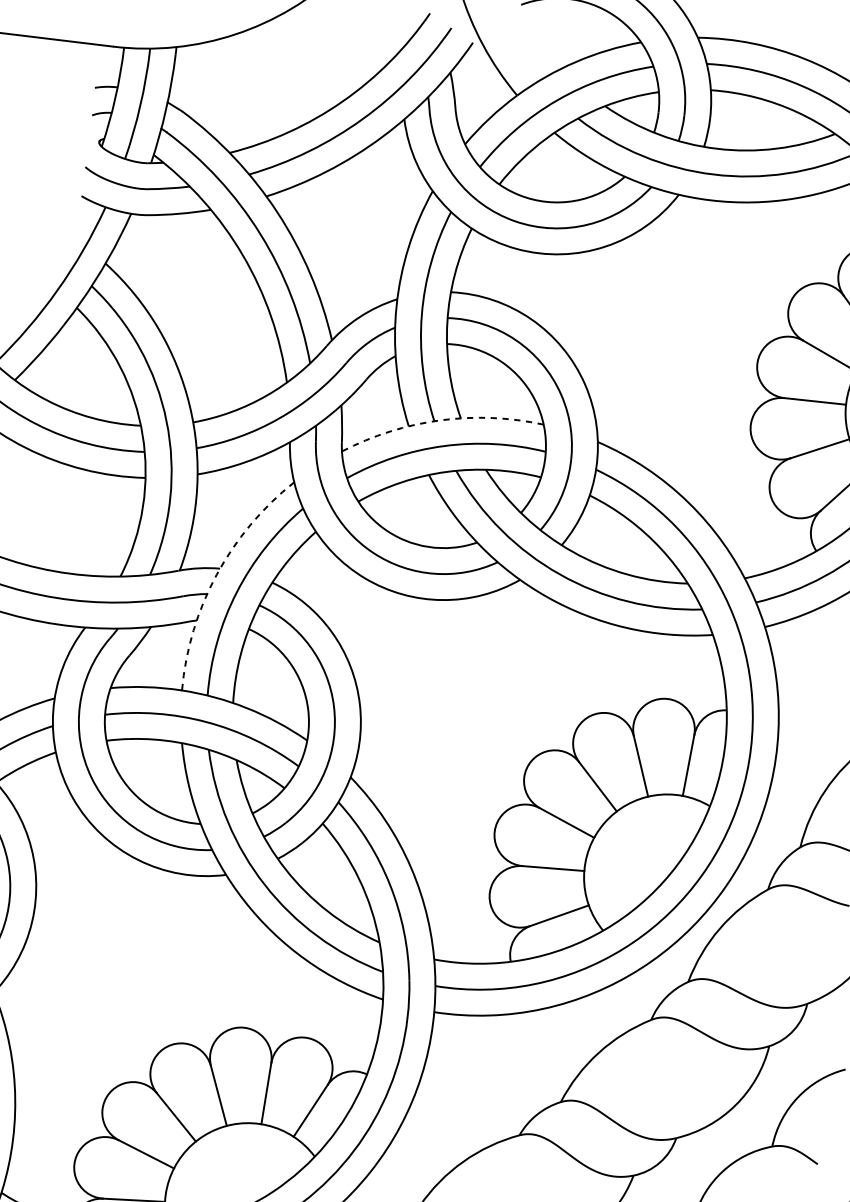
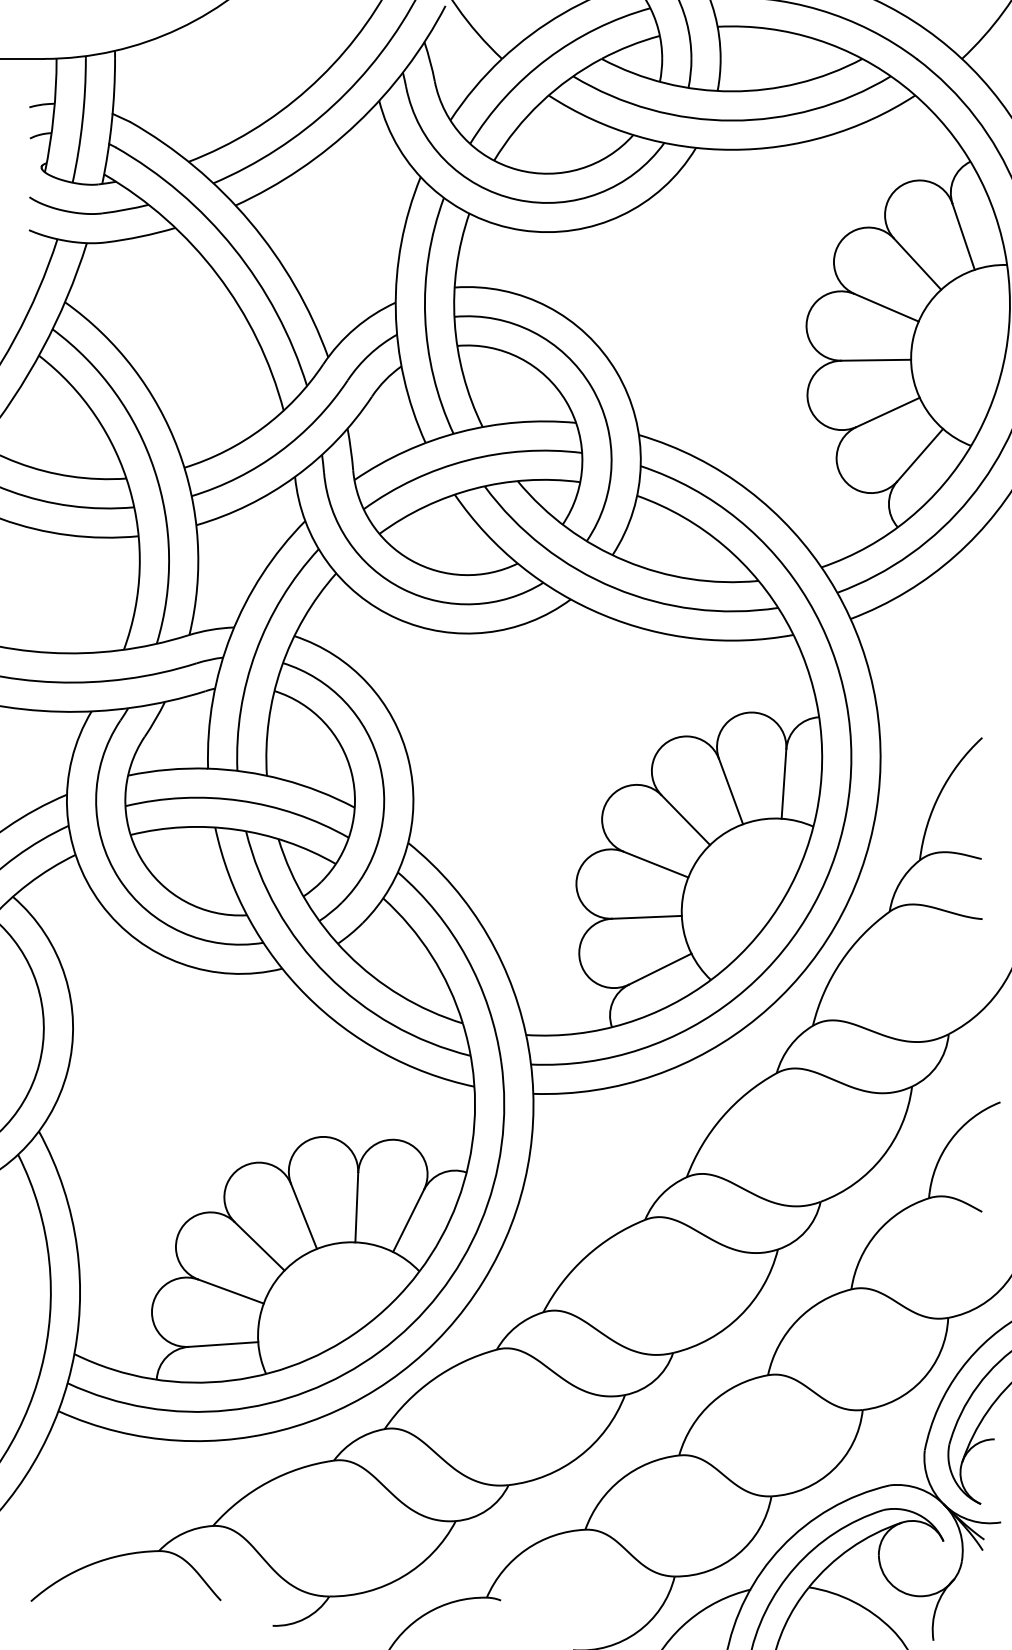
arc: (440, 420) -> (460, 432), dashed -> solid
arc: (216, 574) -> (231, 634), dashed -> solid

